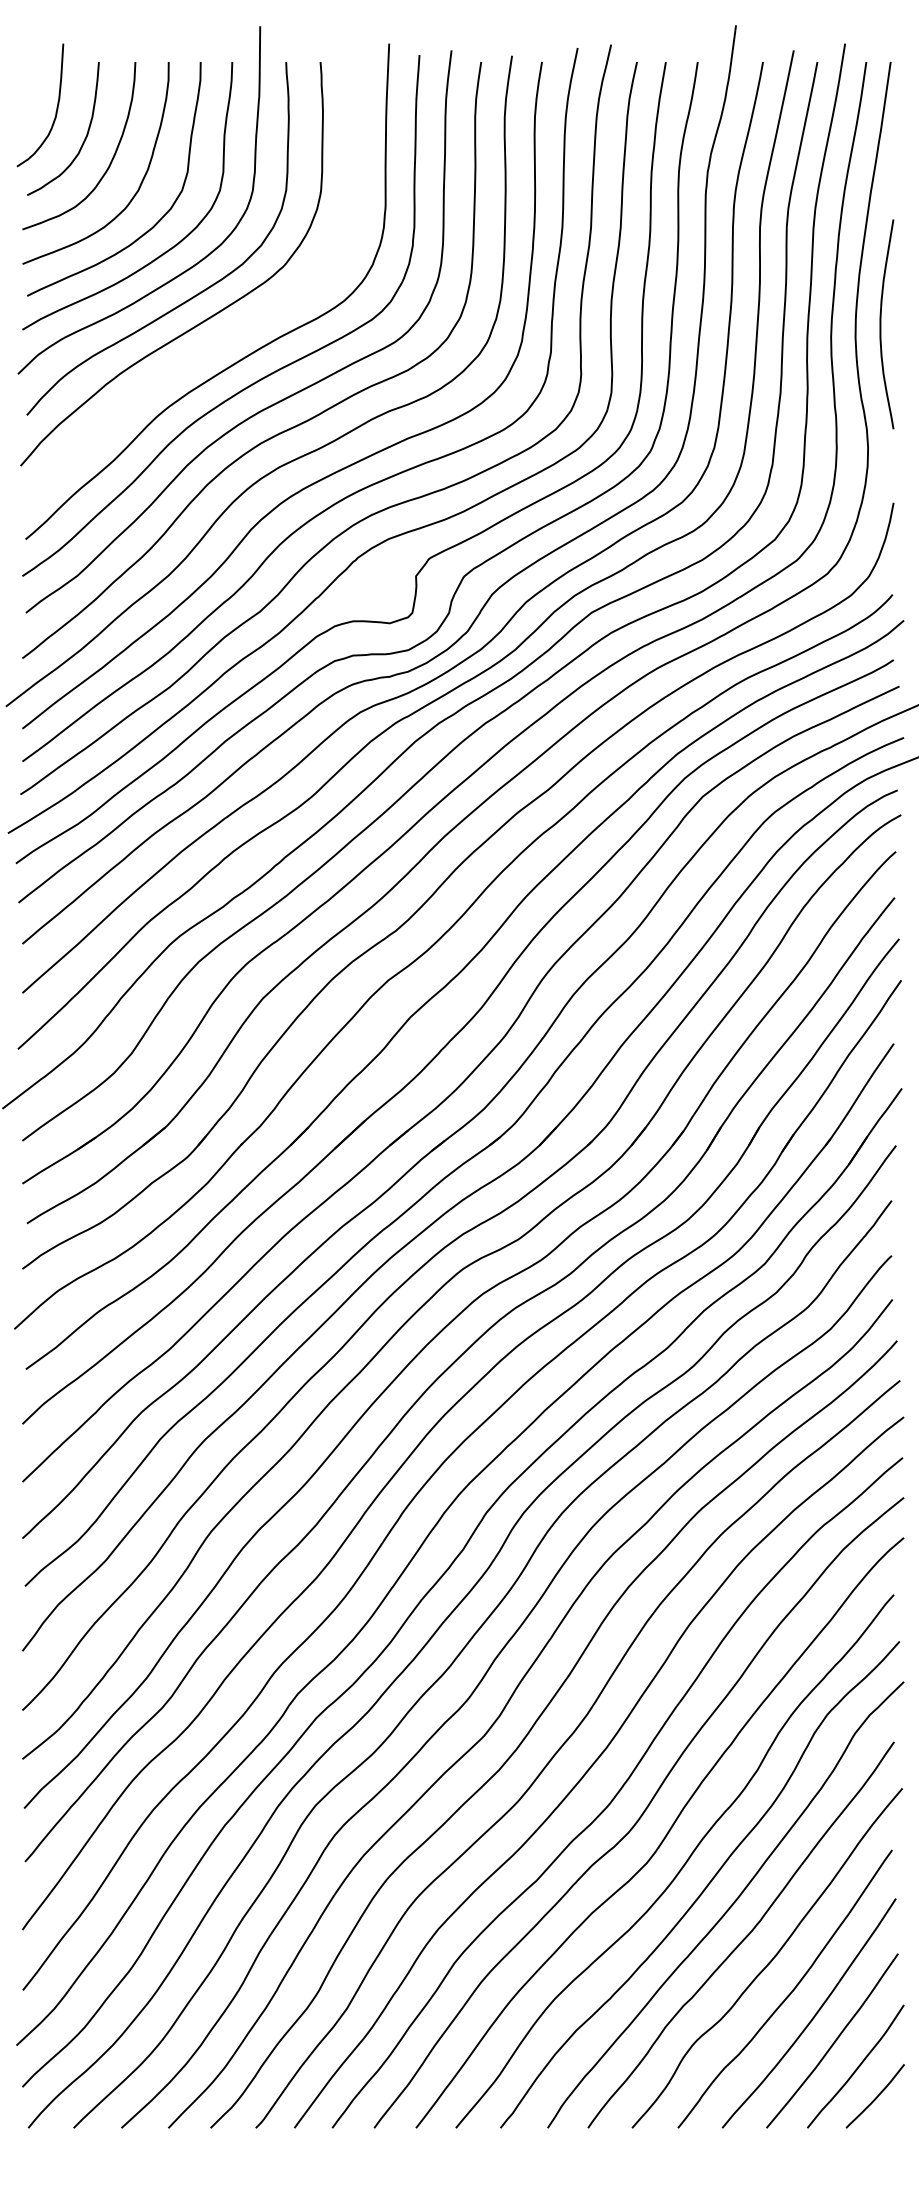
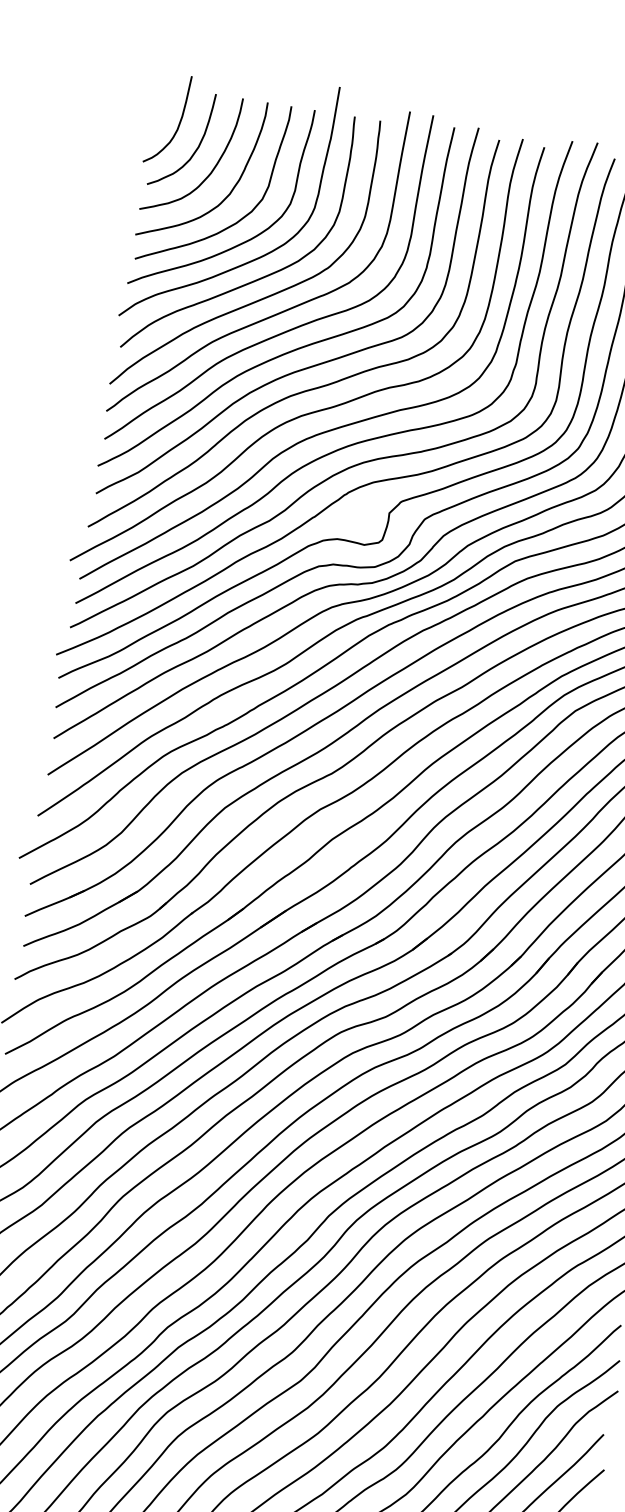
curve: (225, 337) -> (276, 313), added

